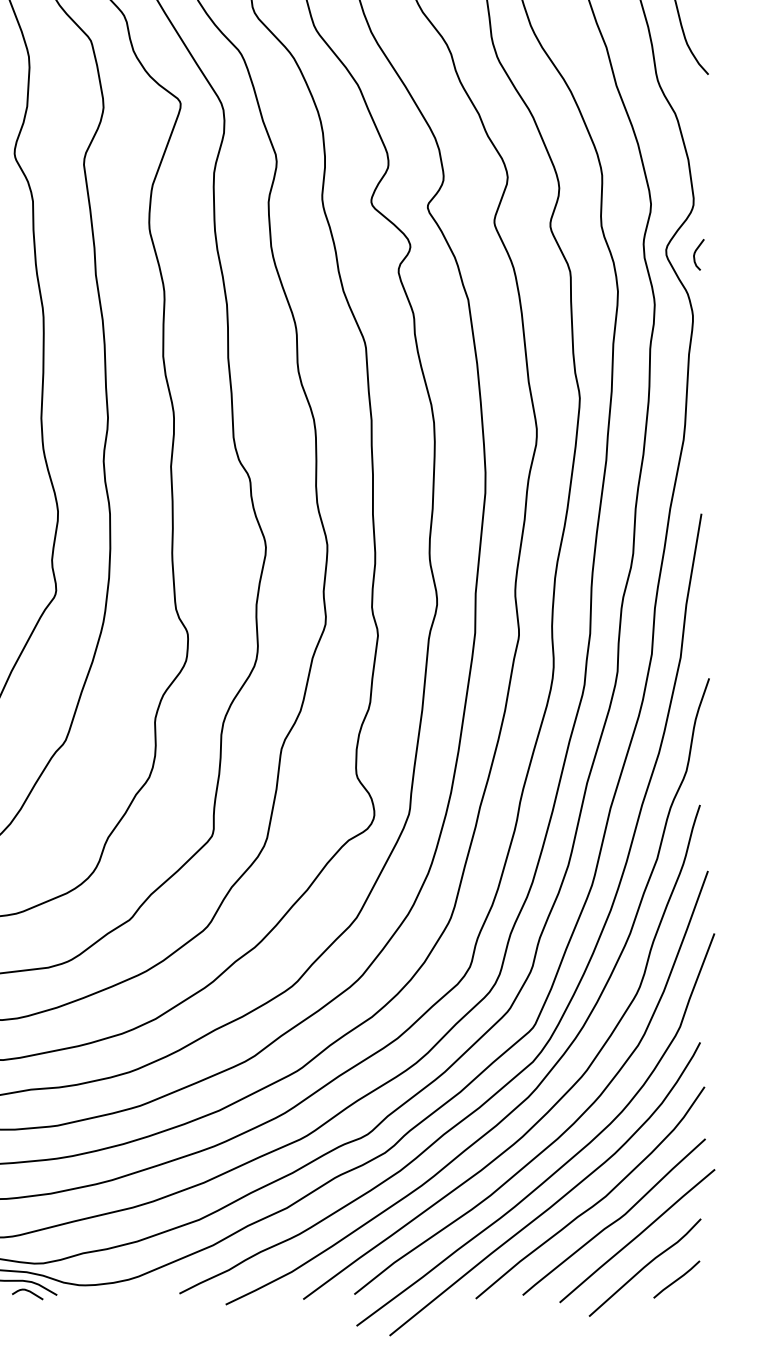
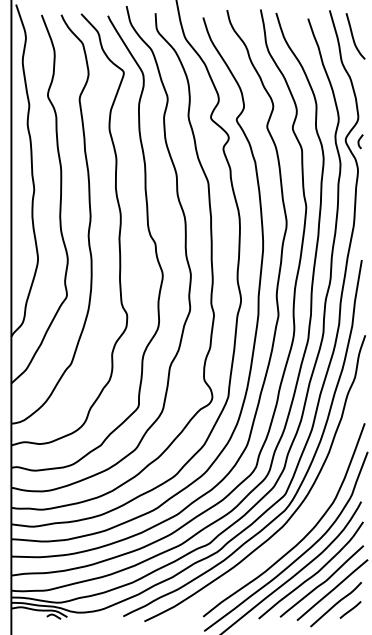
curve: (554, 1103) -> (294, 529), removed

